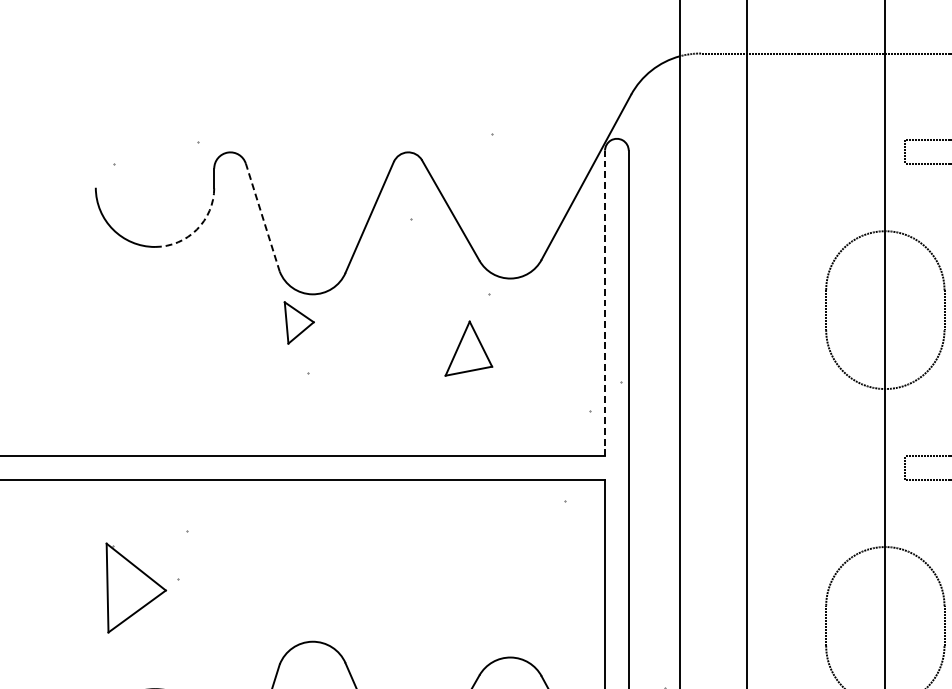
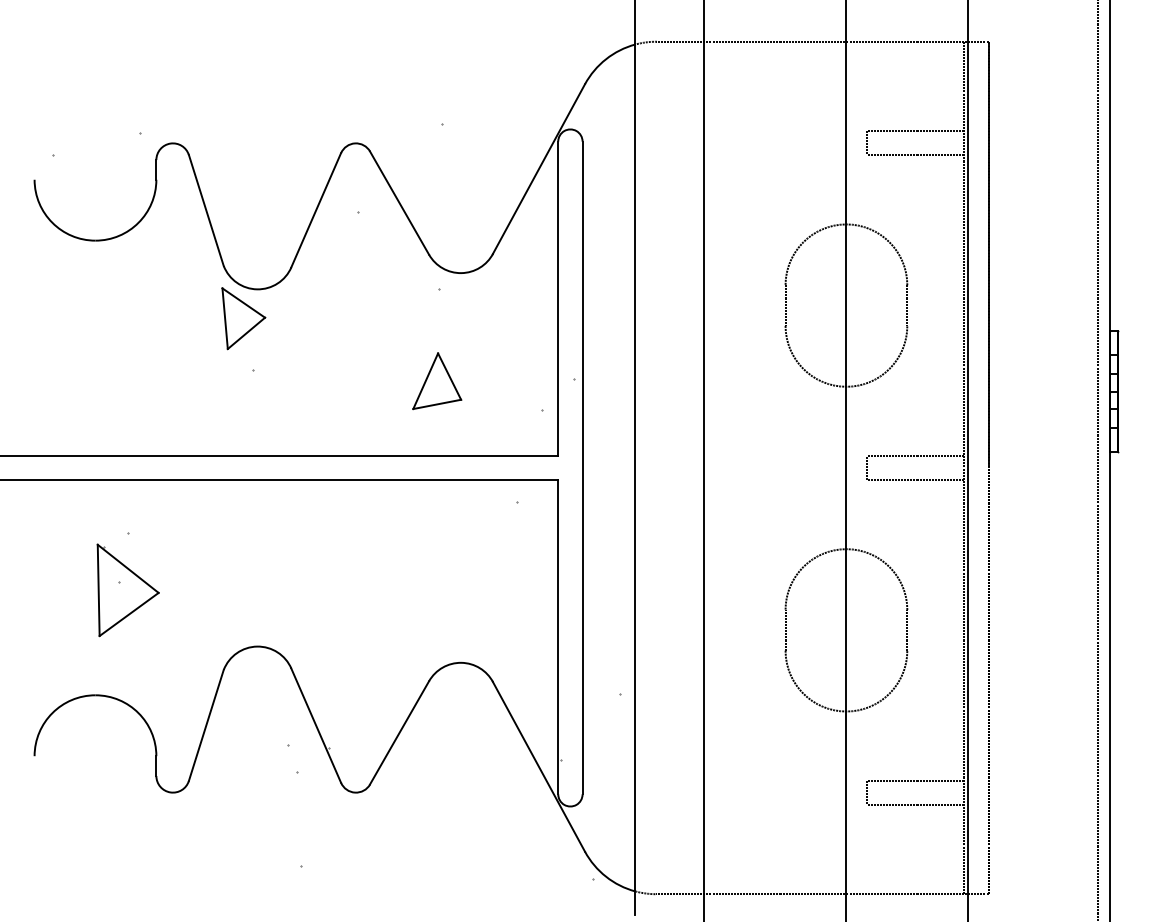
line: (262, 217) -> (206, 210), dashed -> solid
arc: (196, 229) -> (138, 222), dashed -> solid
line: (605, 303) -> (558, 298), dashed -> solid
part: (298, 322) -> (243, 318), size x1.43
part: (469, 348) -> (437, 381), moved
part: (135, 588) -> (127, 590), moved

